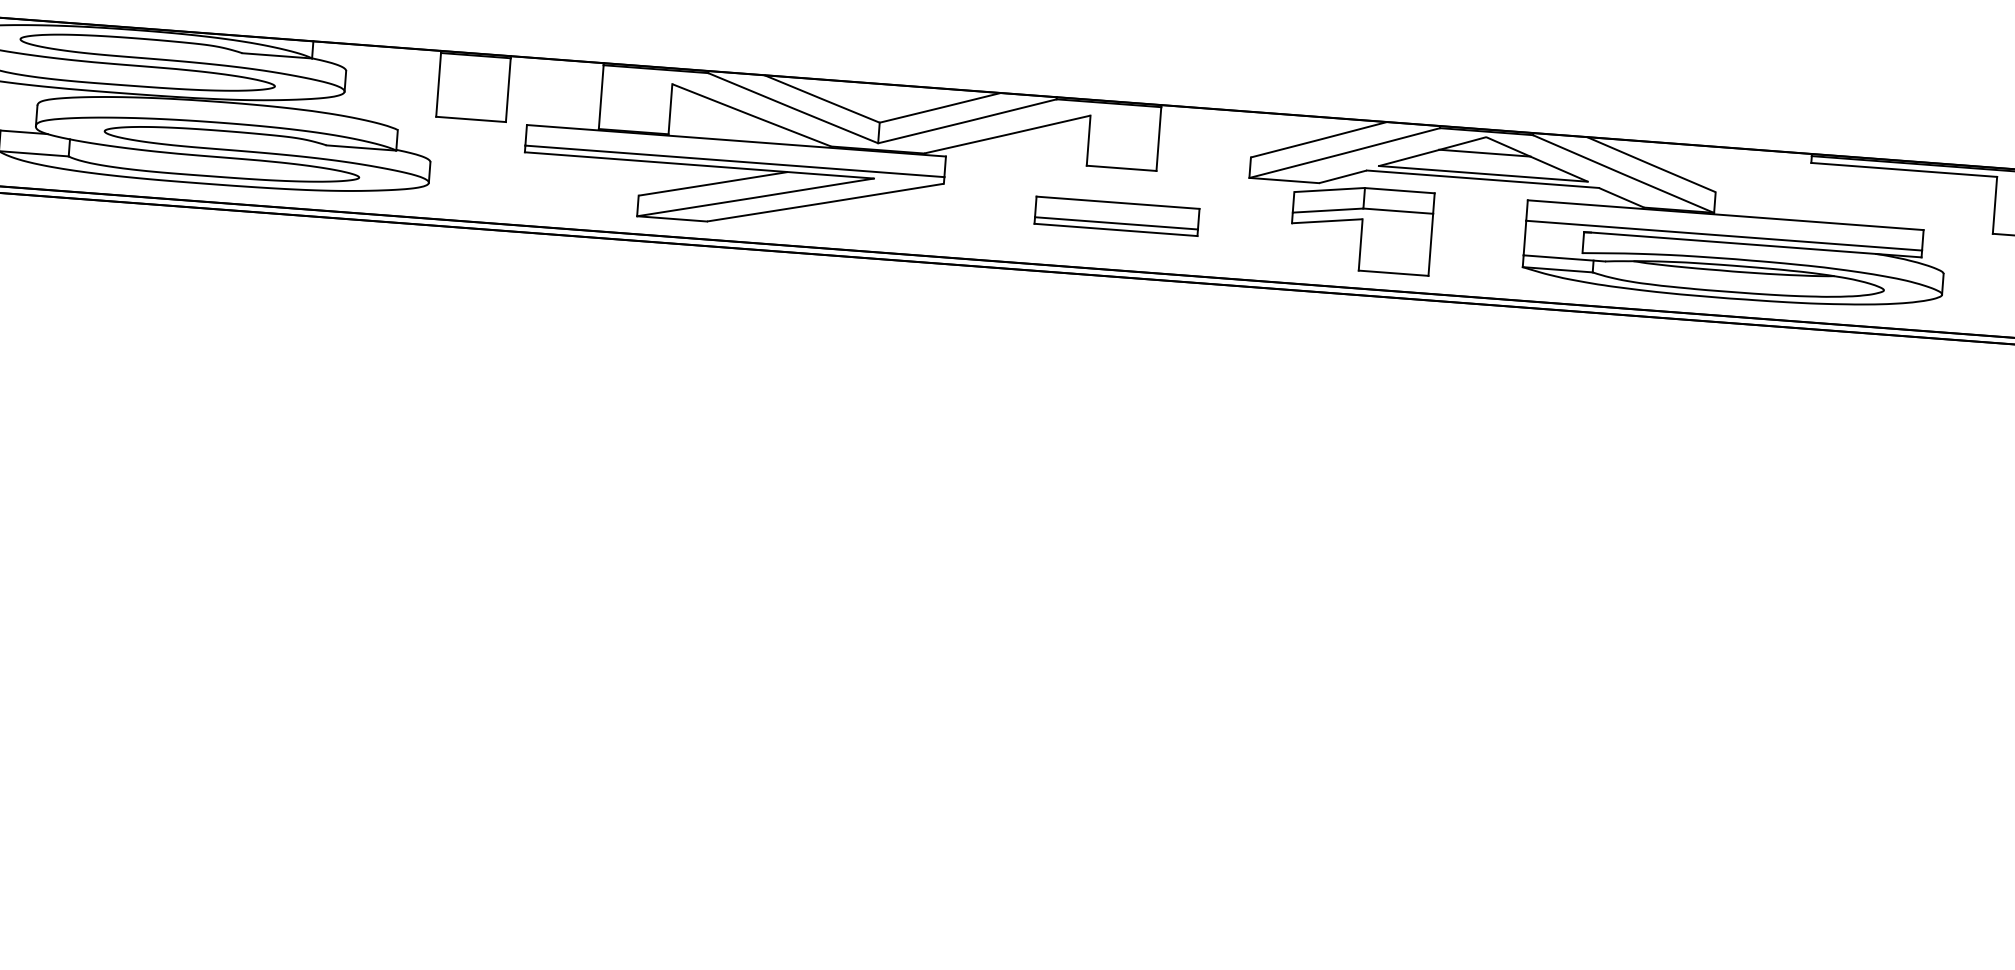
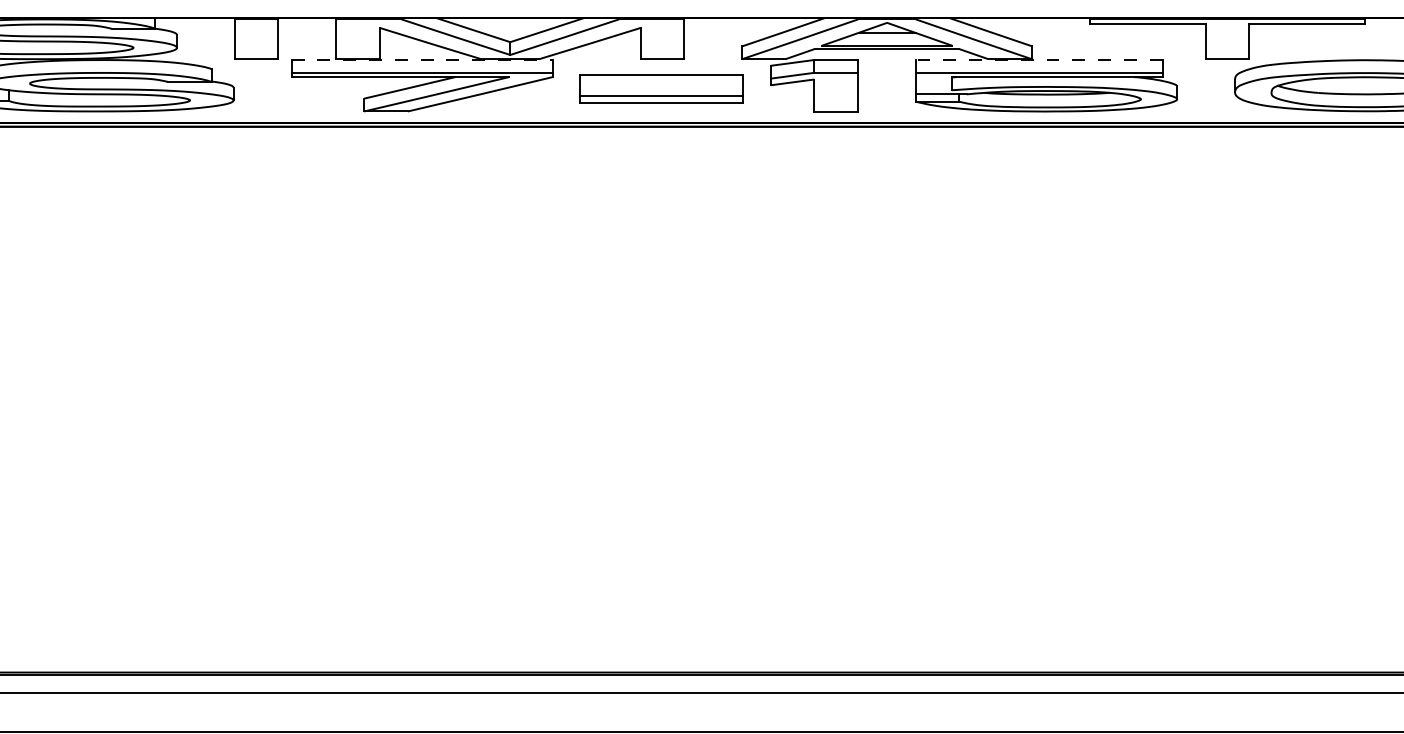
line: (736, 141) -> (422, 60), solid -> dashed
line: (1724, 215) -> (1038, 60), solid -> dashed
part: (1116, 216) -> (661, 89), size x1.6

